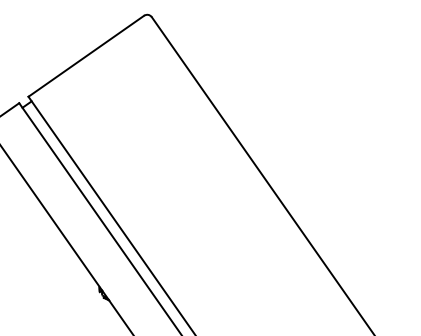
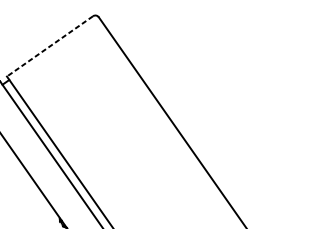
line: (85, 56) -> (49, 46), solid -> dashed

